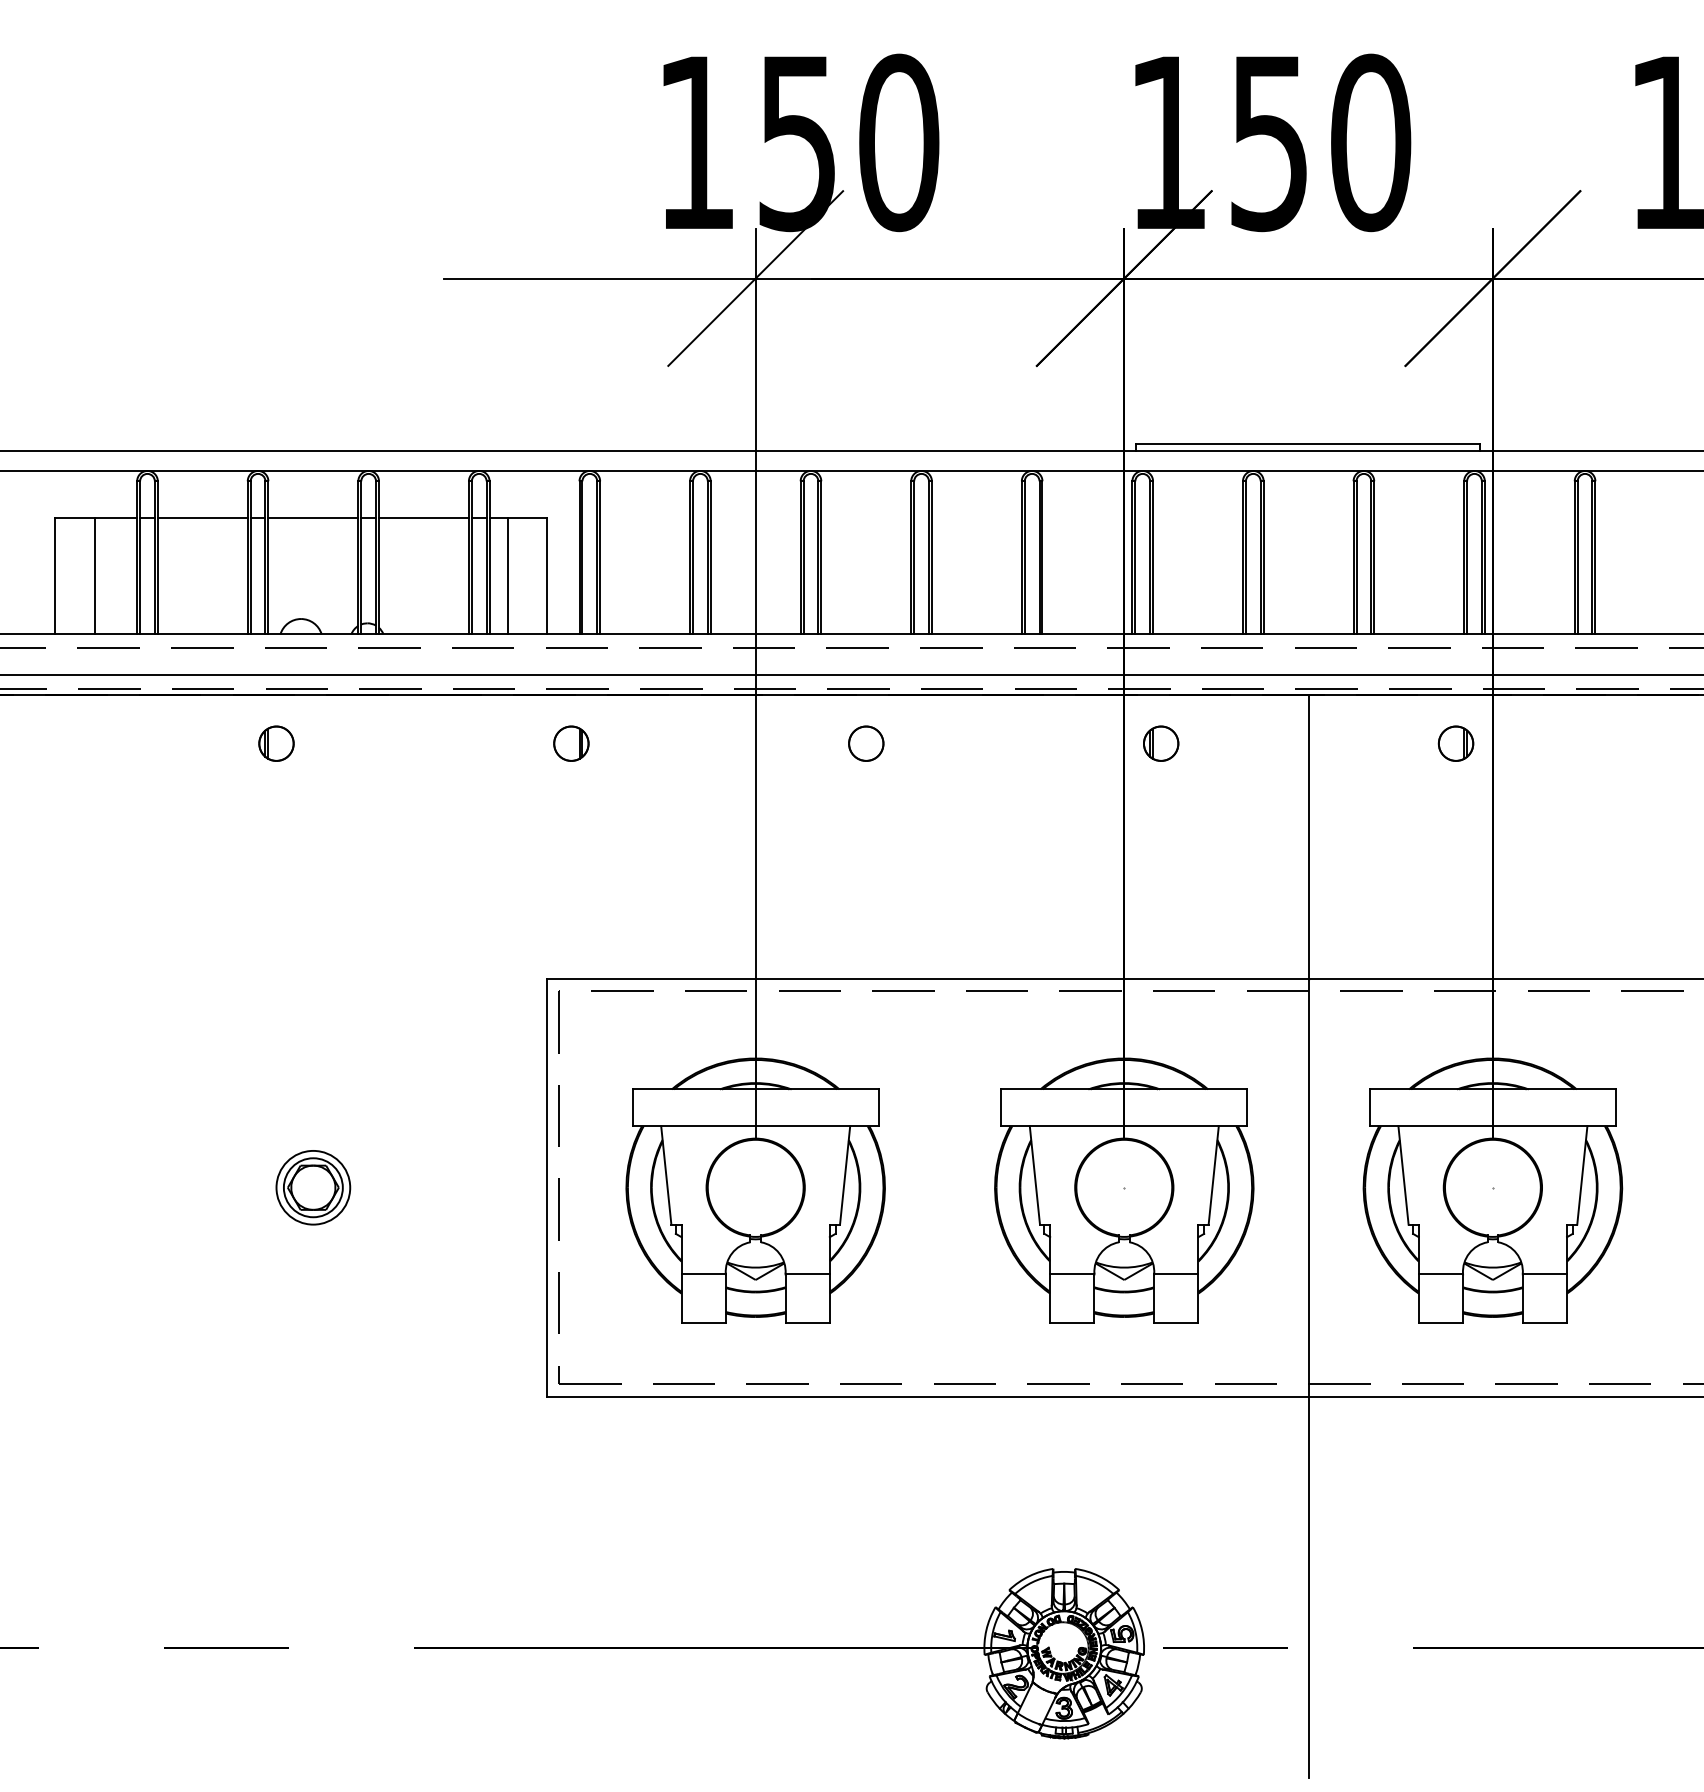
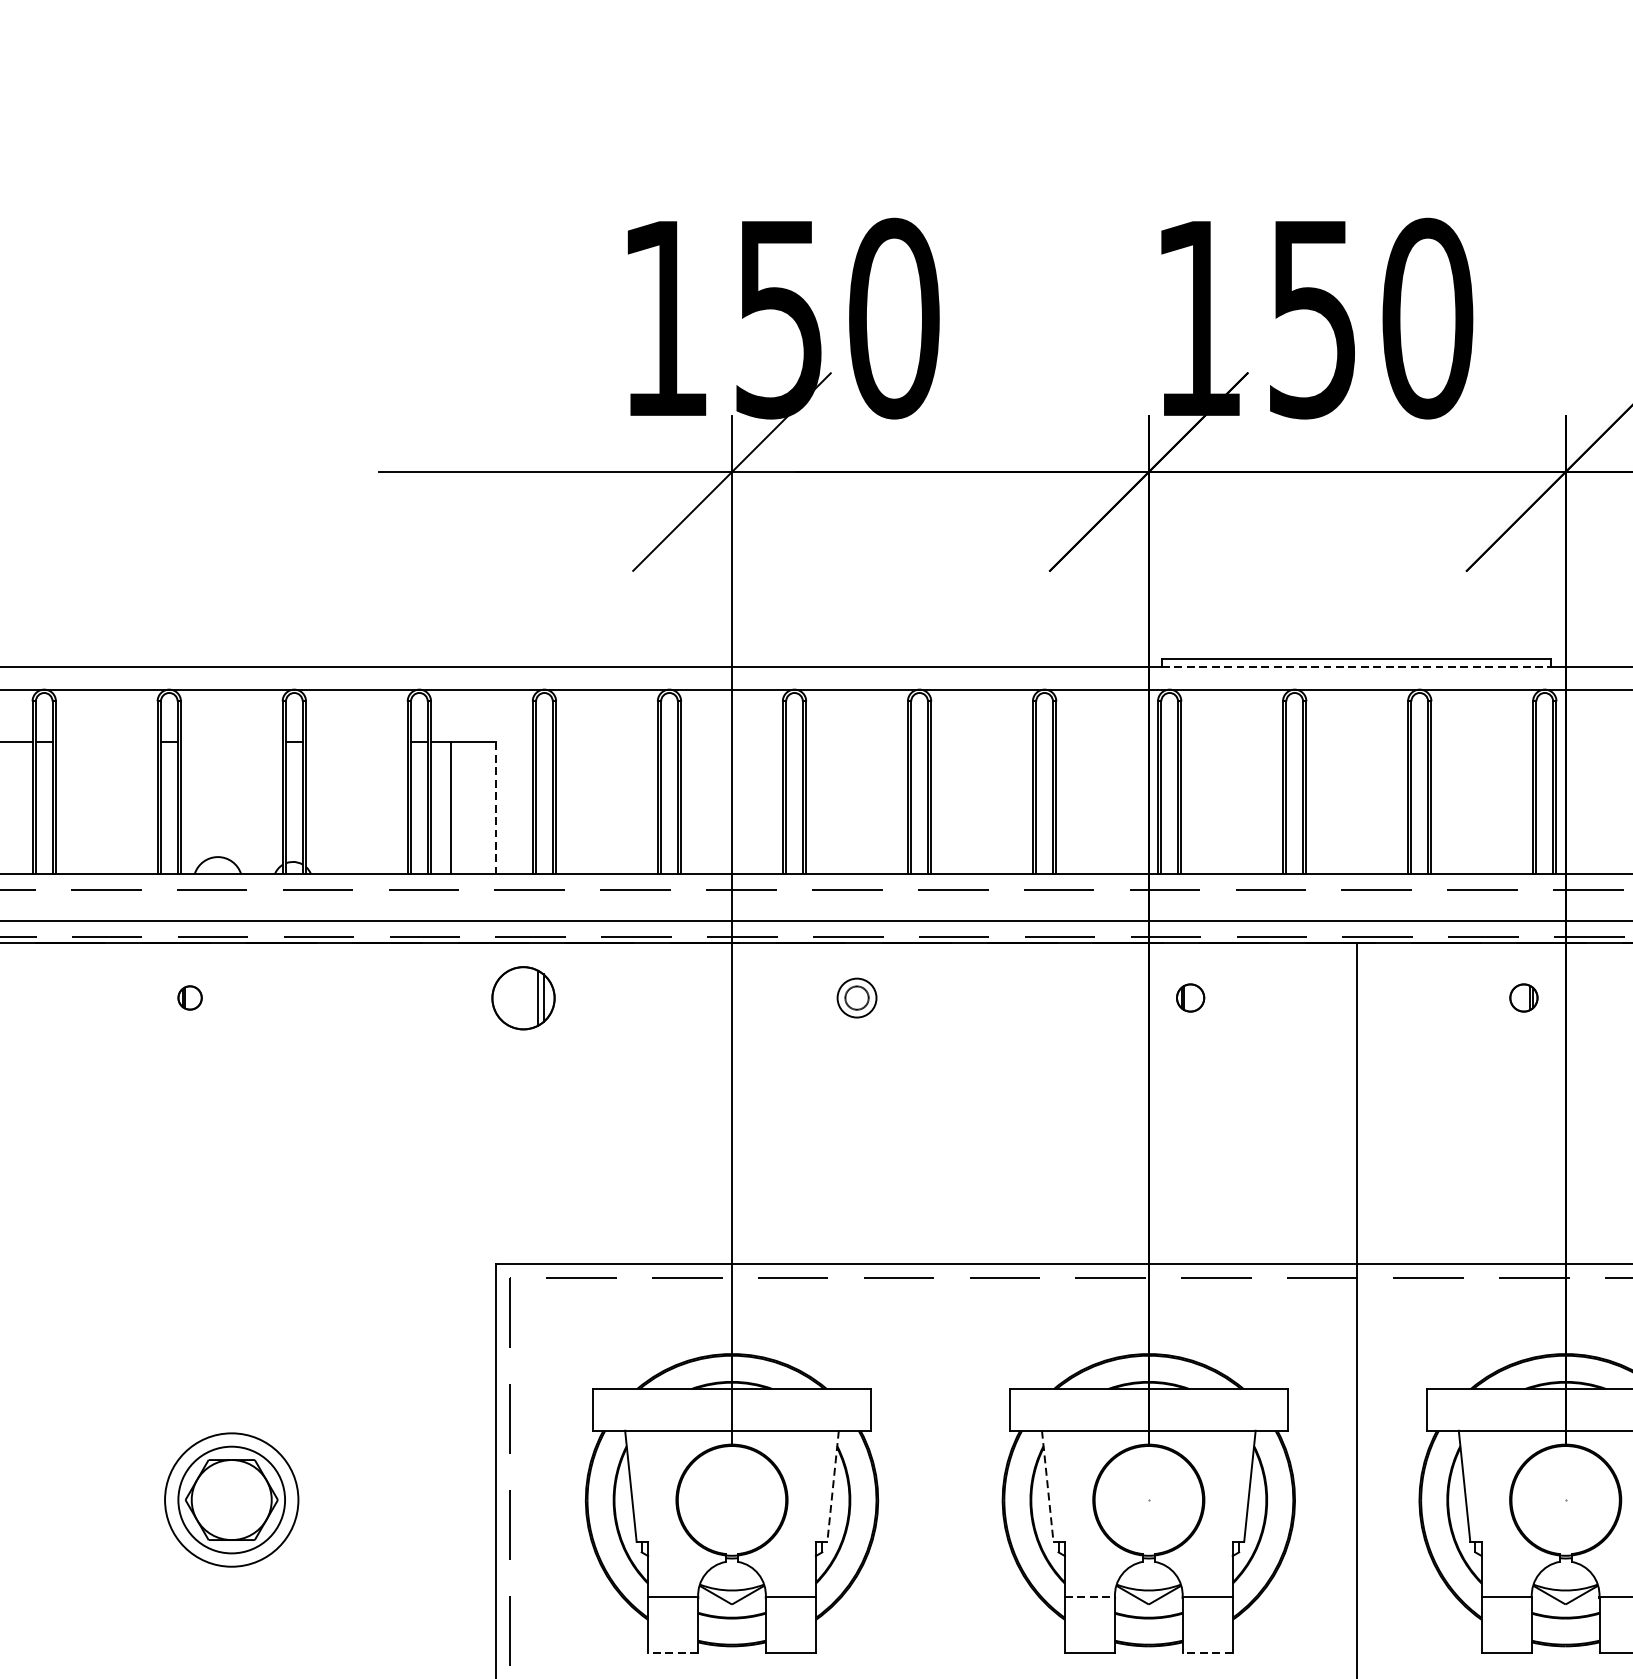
line: (1308, 451) -> (1357, 667), solid -> dashed
line: (202, 517) -> (106, 742), removed
line: (313, 517) -> (231, 742), removed
line: (423, 517) -> (356, 742), removed
line: (546, 576) -> (495, 808), solid -> dashed
part: (276, 743) -> (190, 997), size x0.6
part: (571, 743) -> (523, 997), size x1.6
circle: (866, 743) -> (857, 997), size x0.6
part: (1161, 743) -> (1190, 997), size x0.7
part: (1455, 743) -> (1523, 997), size x0.7
line: (845, 1175) -> (833, 1486), solid -> dashed
line: (1034, 1175) -> (1047, 1486), solid -> dashed
part: (313, 1187) -> (231, 1499), size x1.6
line: (1072, 1273) -> (1090, 1597), solid -> dashed
line: (703, 1322) -> (672, 1652), solid -> dashed
line: (1175, 1322) -> (1206, 1652), solid -> dashed

